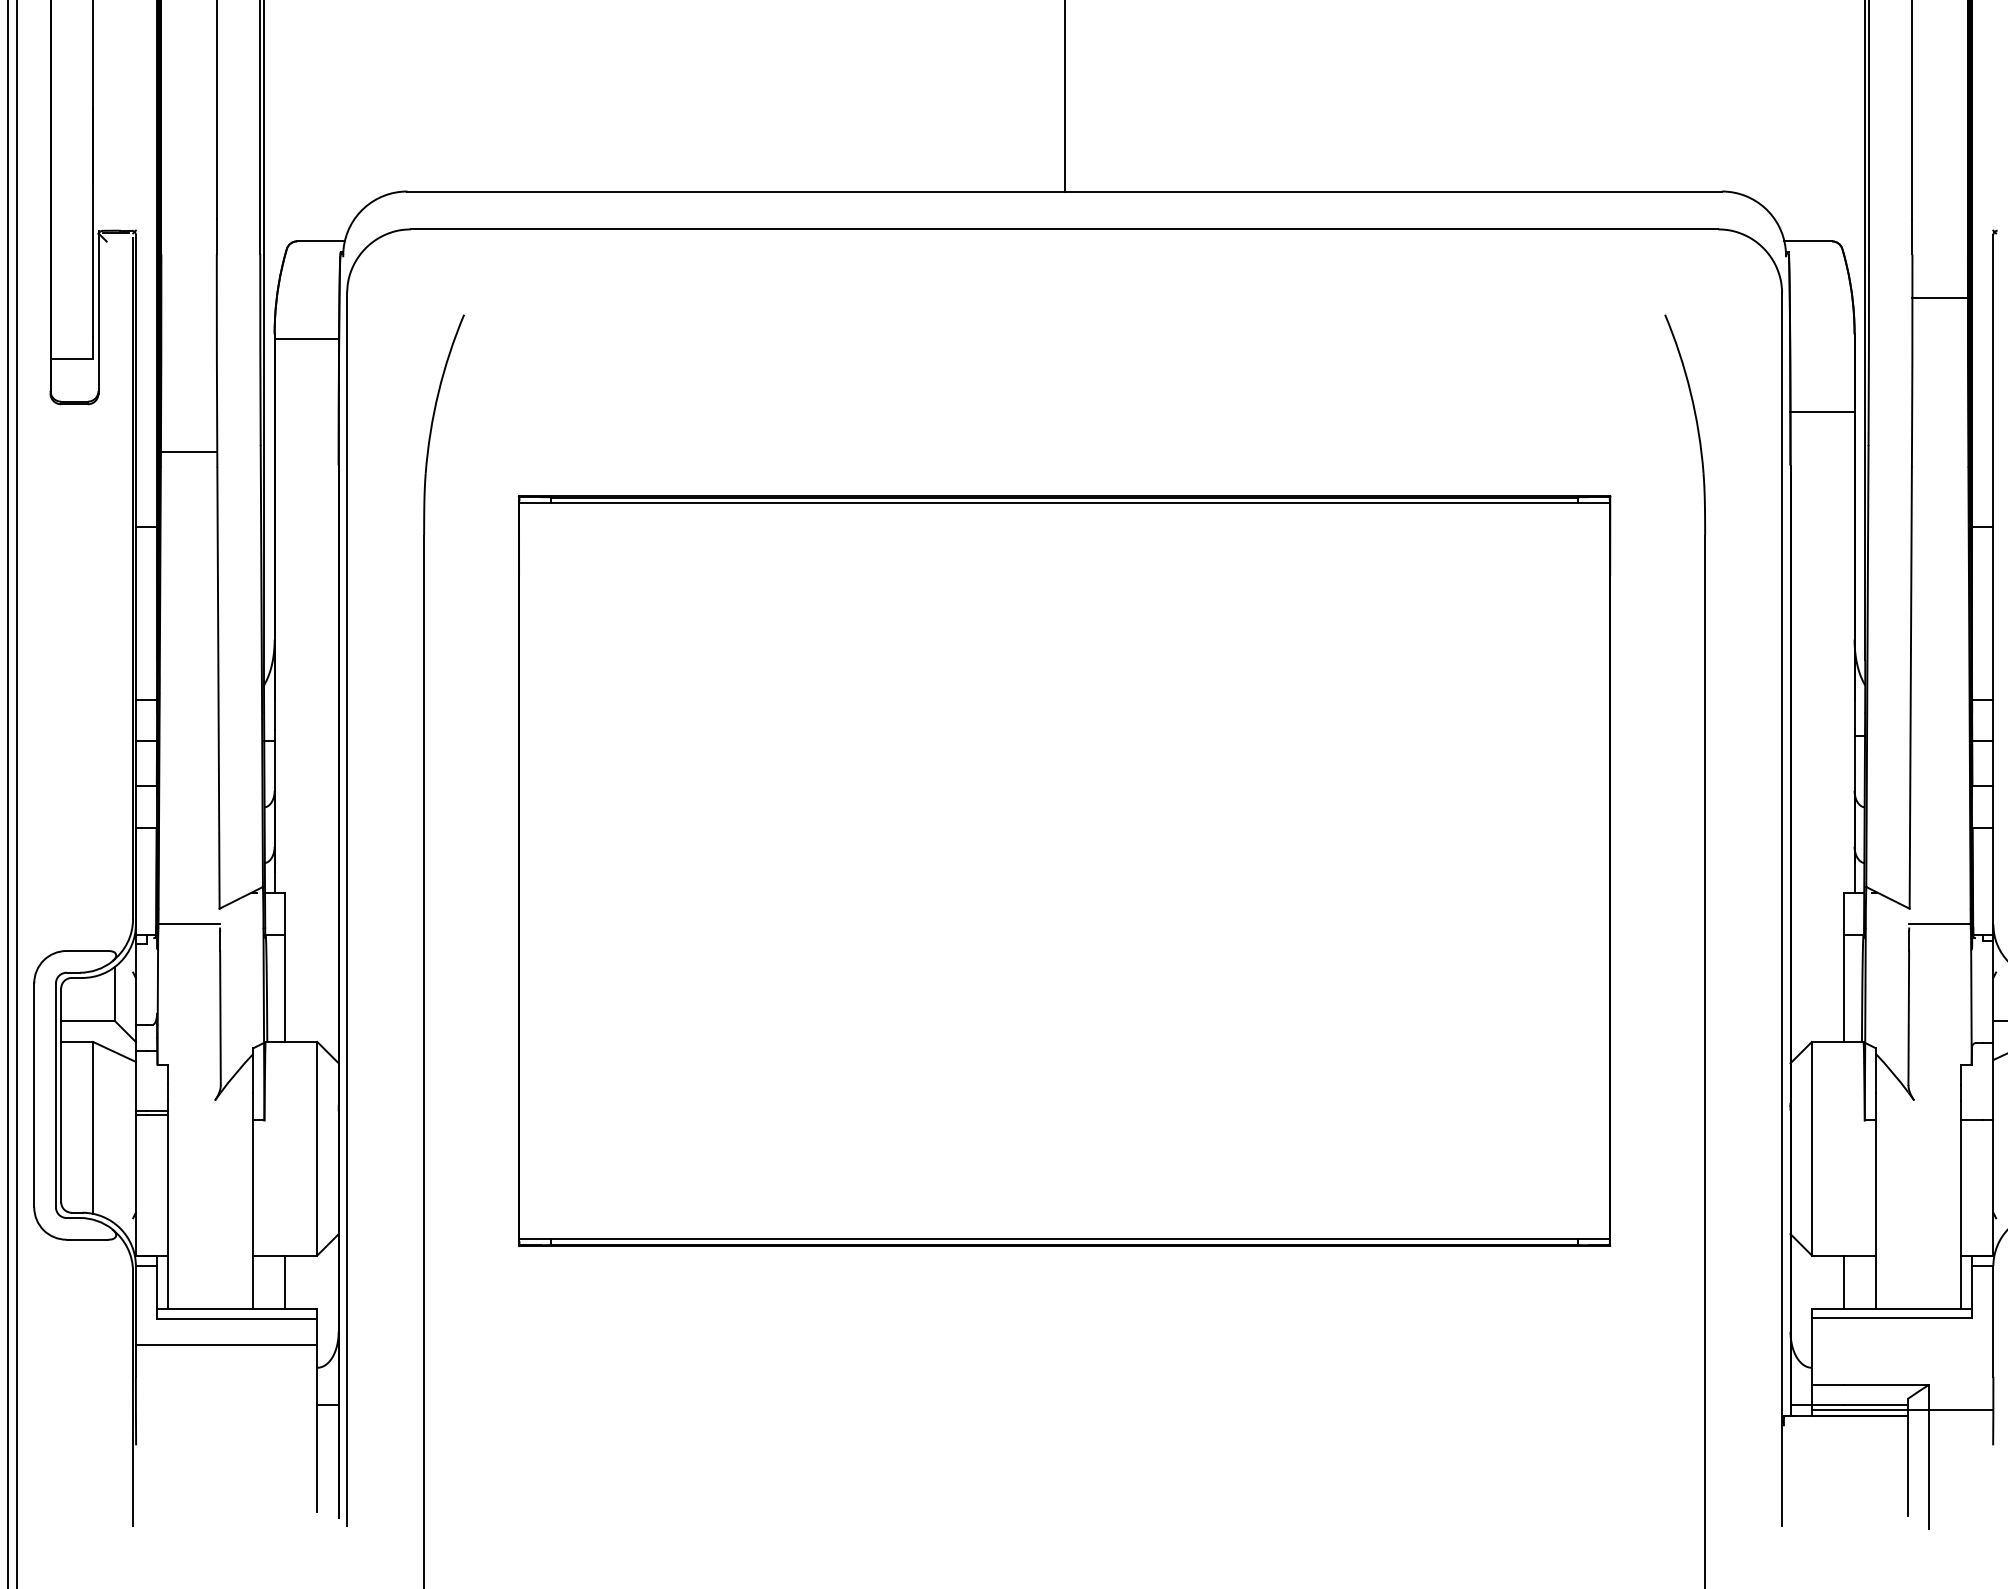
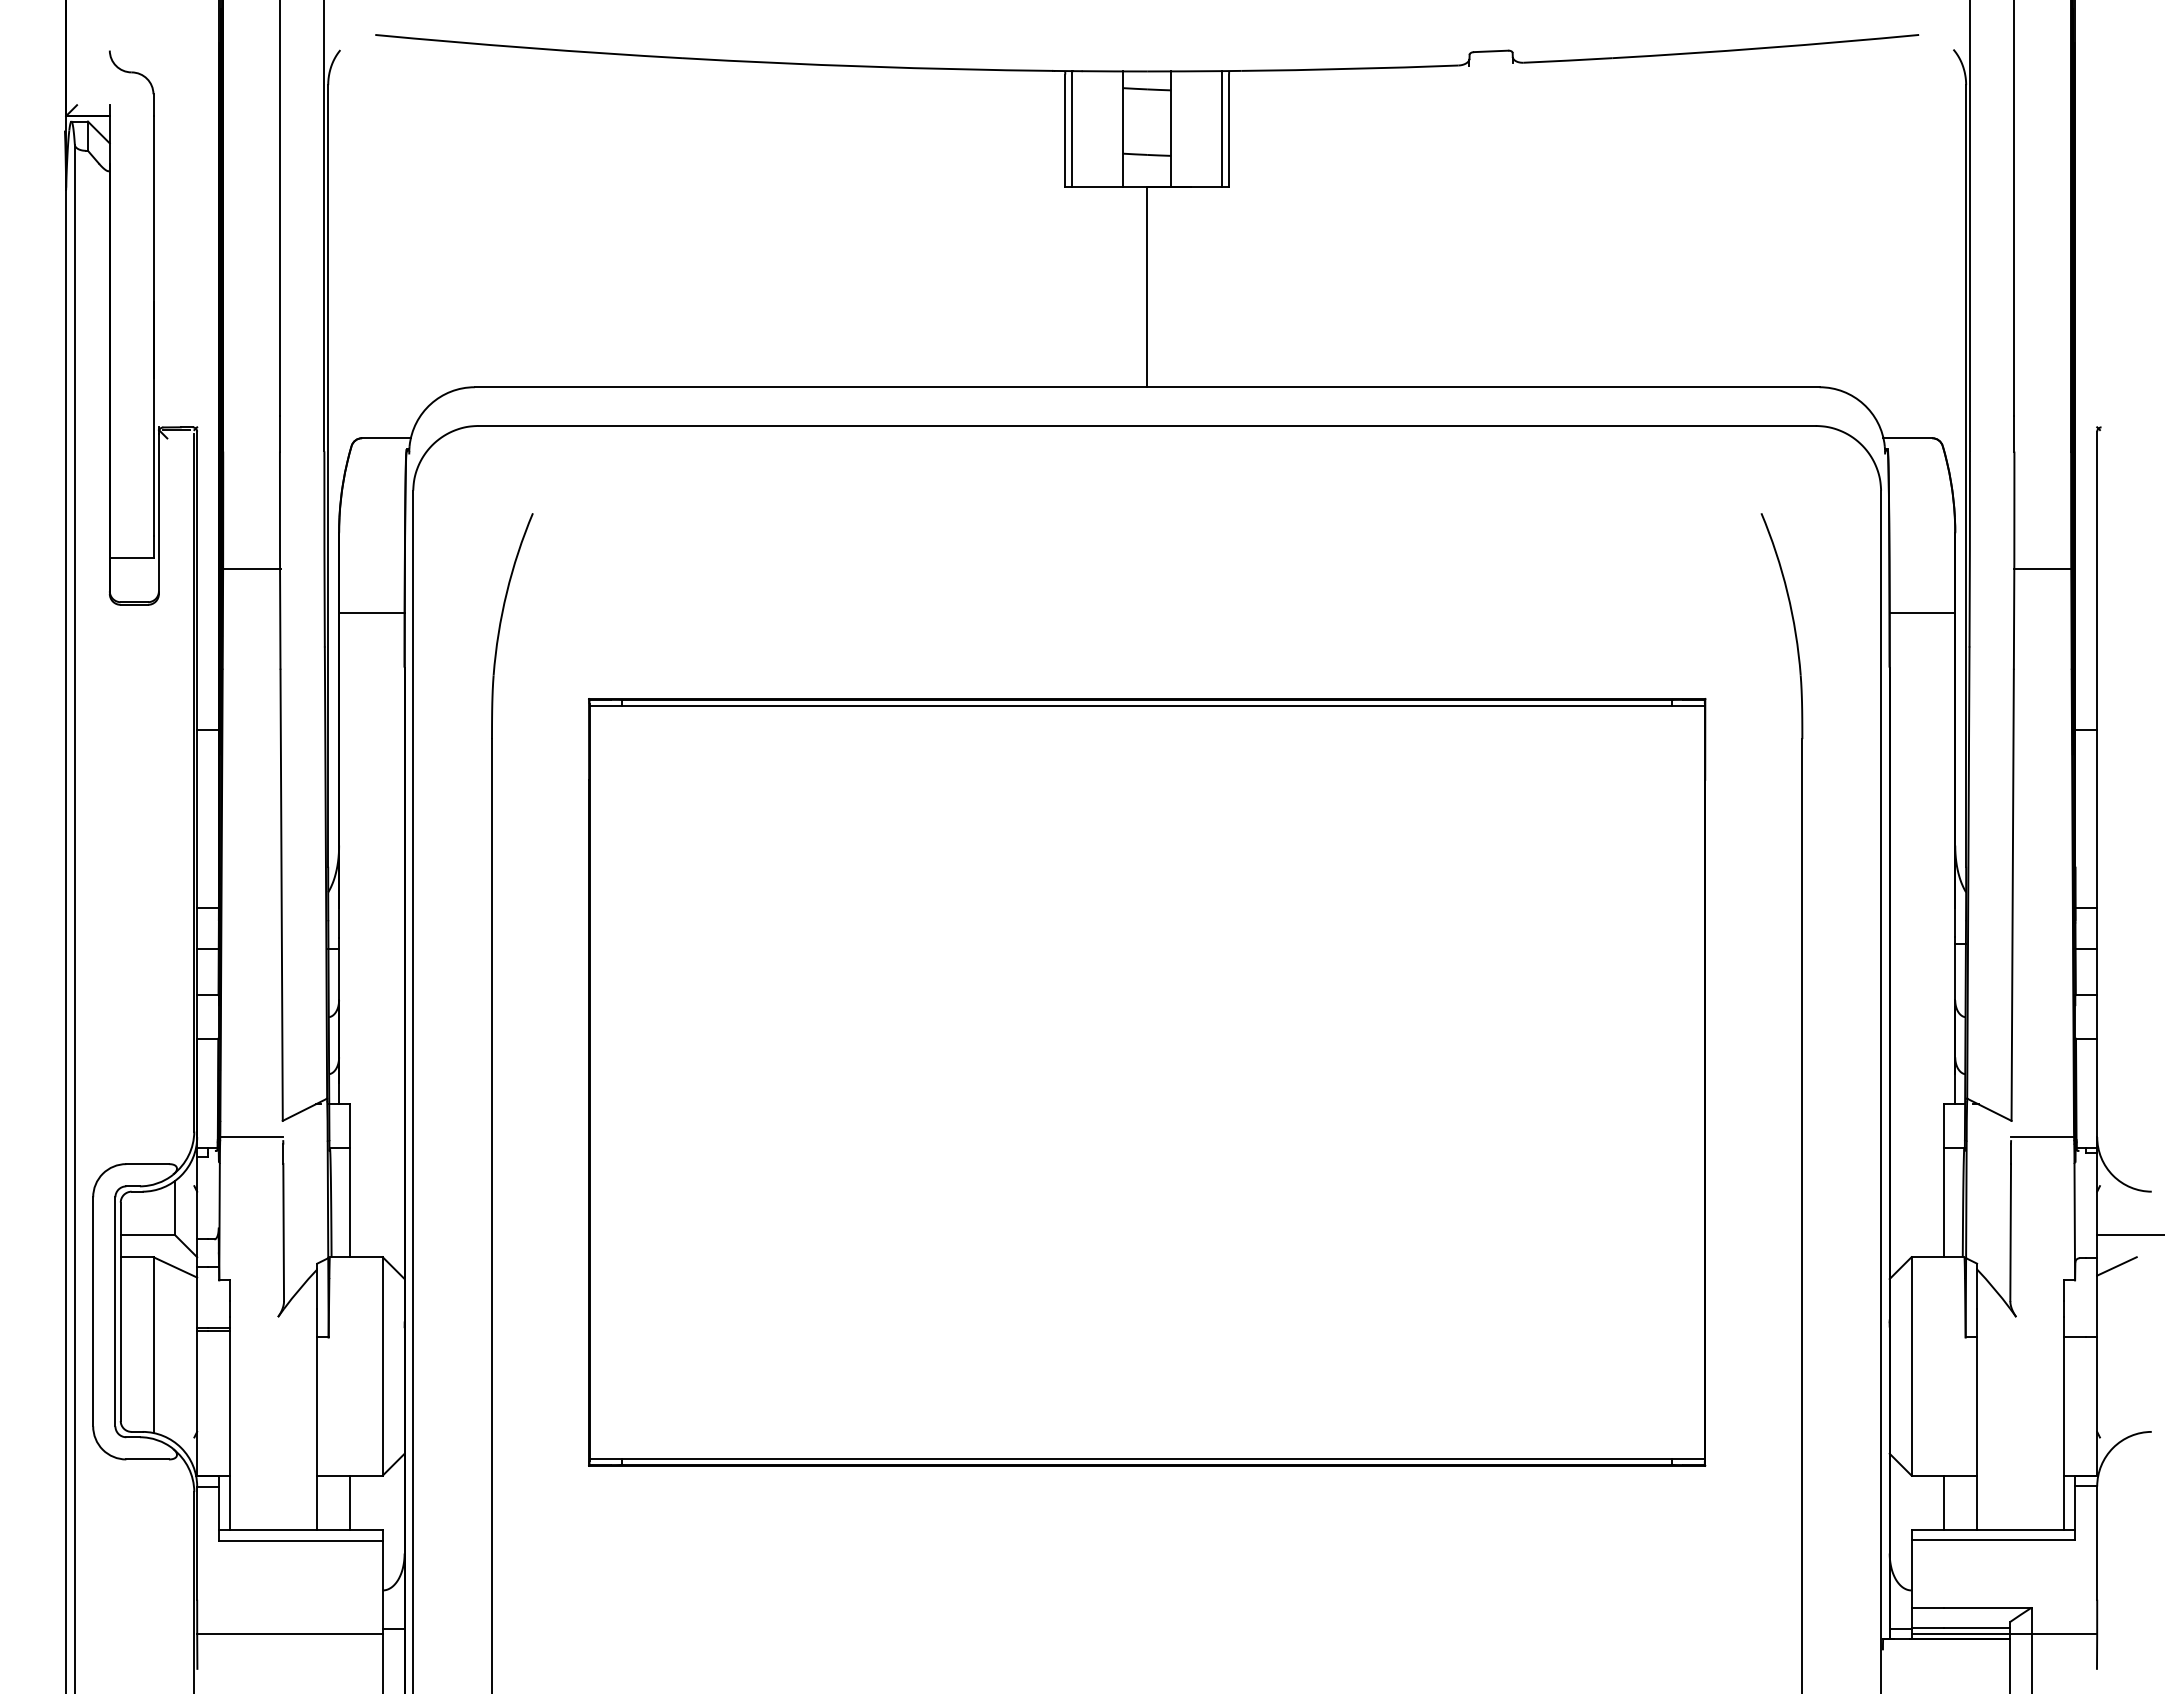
line: (1939, 298) -> (2042, 568), moved
line: (306, 338) -> (371, 612), moved
line: (189, 451) -> (251, 568), moved
line: (226, 1344) -> (289, 1633), moved

